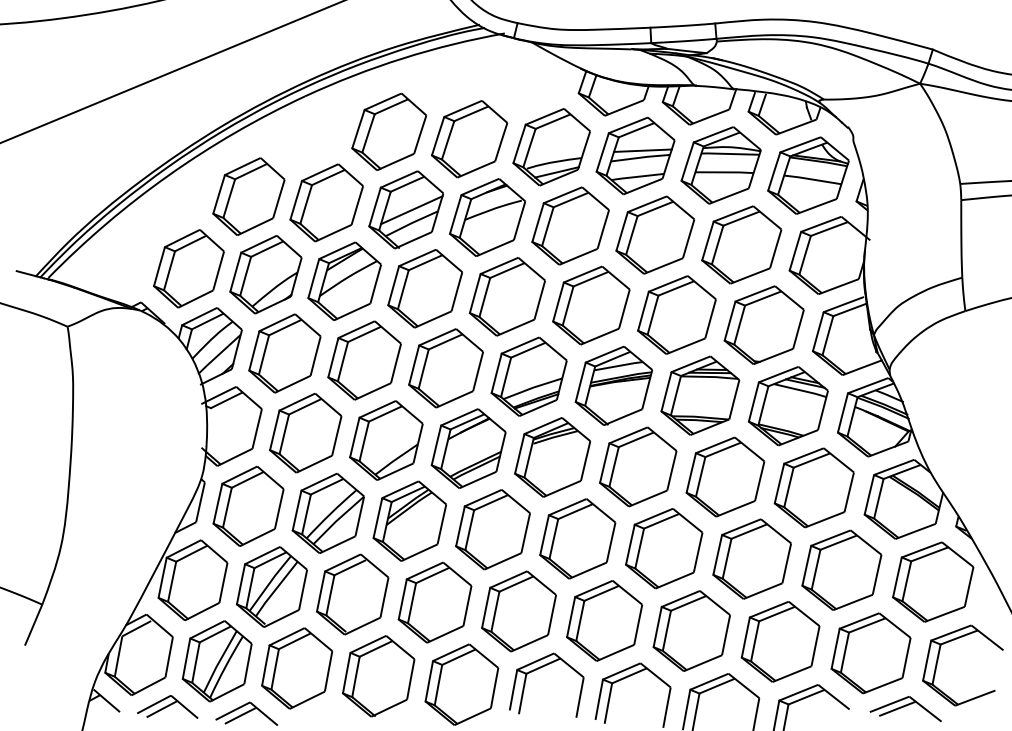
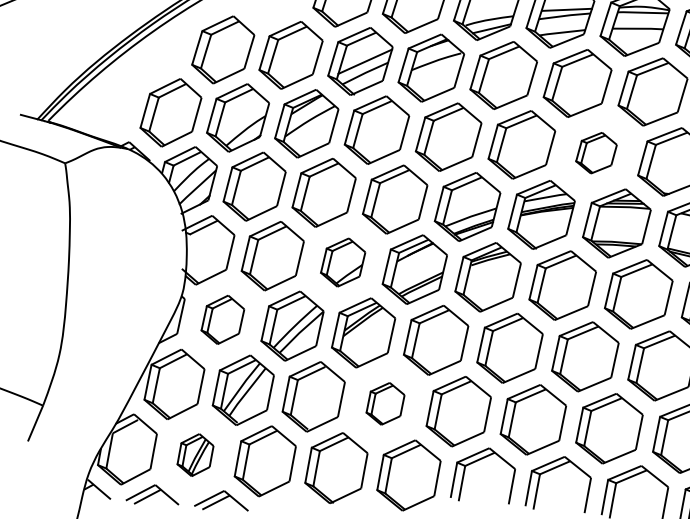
part: (676, 314) -> (596, 152), size x0.6
part: (386, 440) -> (343, 262), size x0.7
part: (248, 505) -> (222, 319), size x0.7
part: (434, 602) -> (385, 403), size x0.6
part: (216, 661) -> (194, 455), size x0.6

